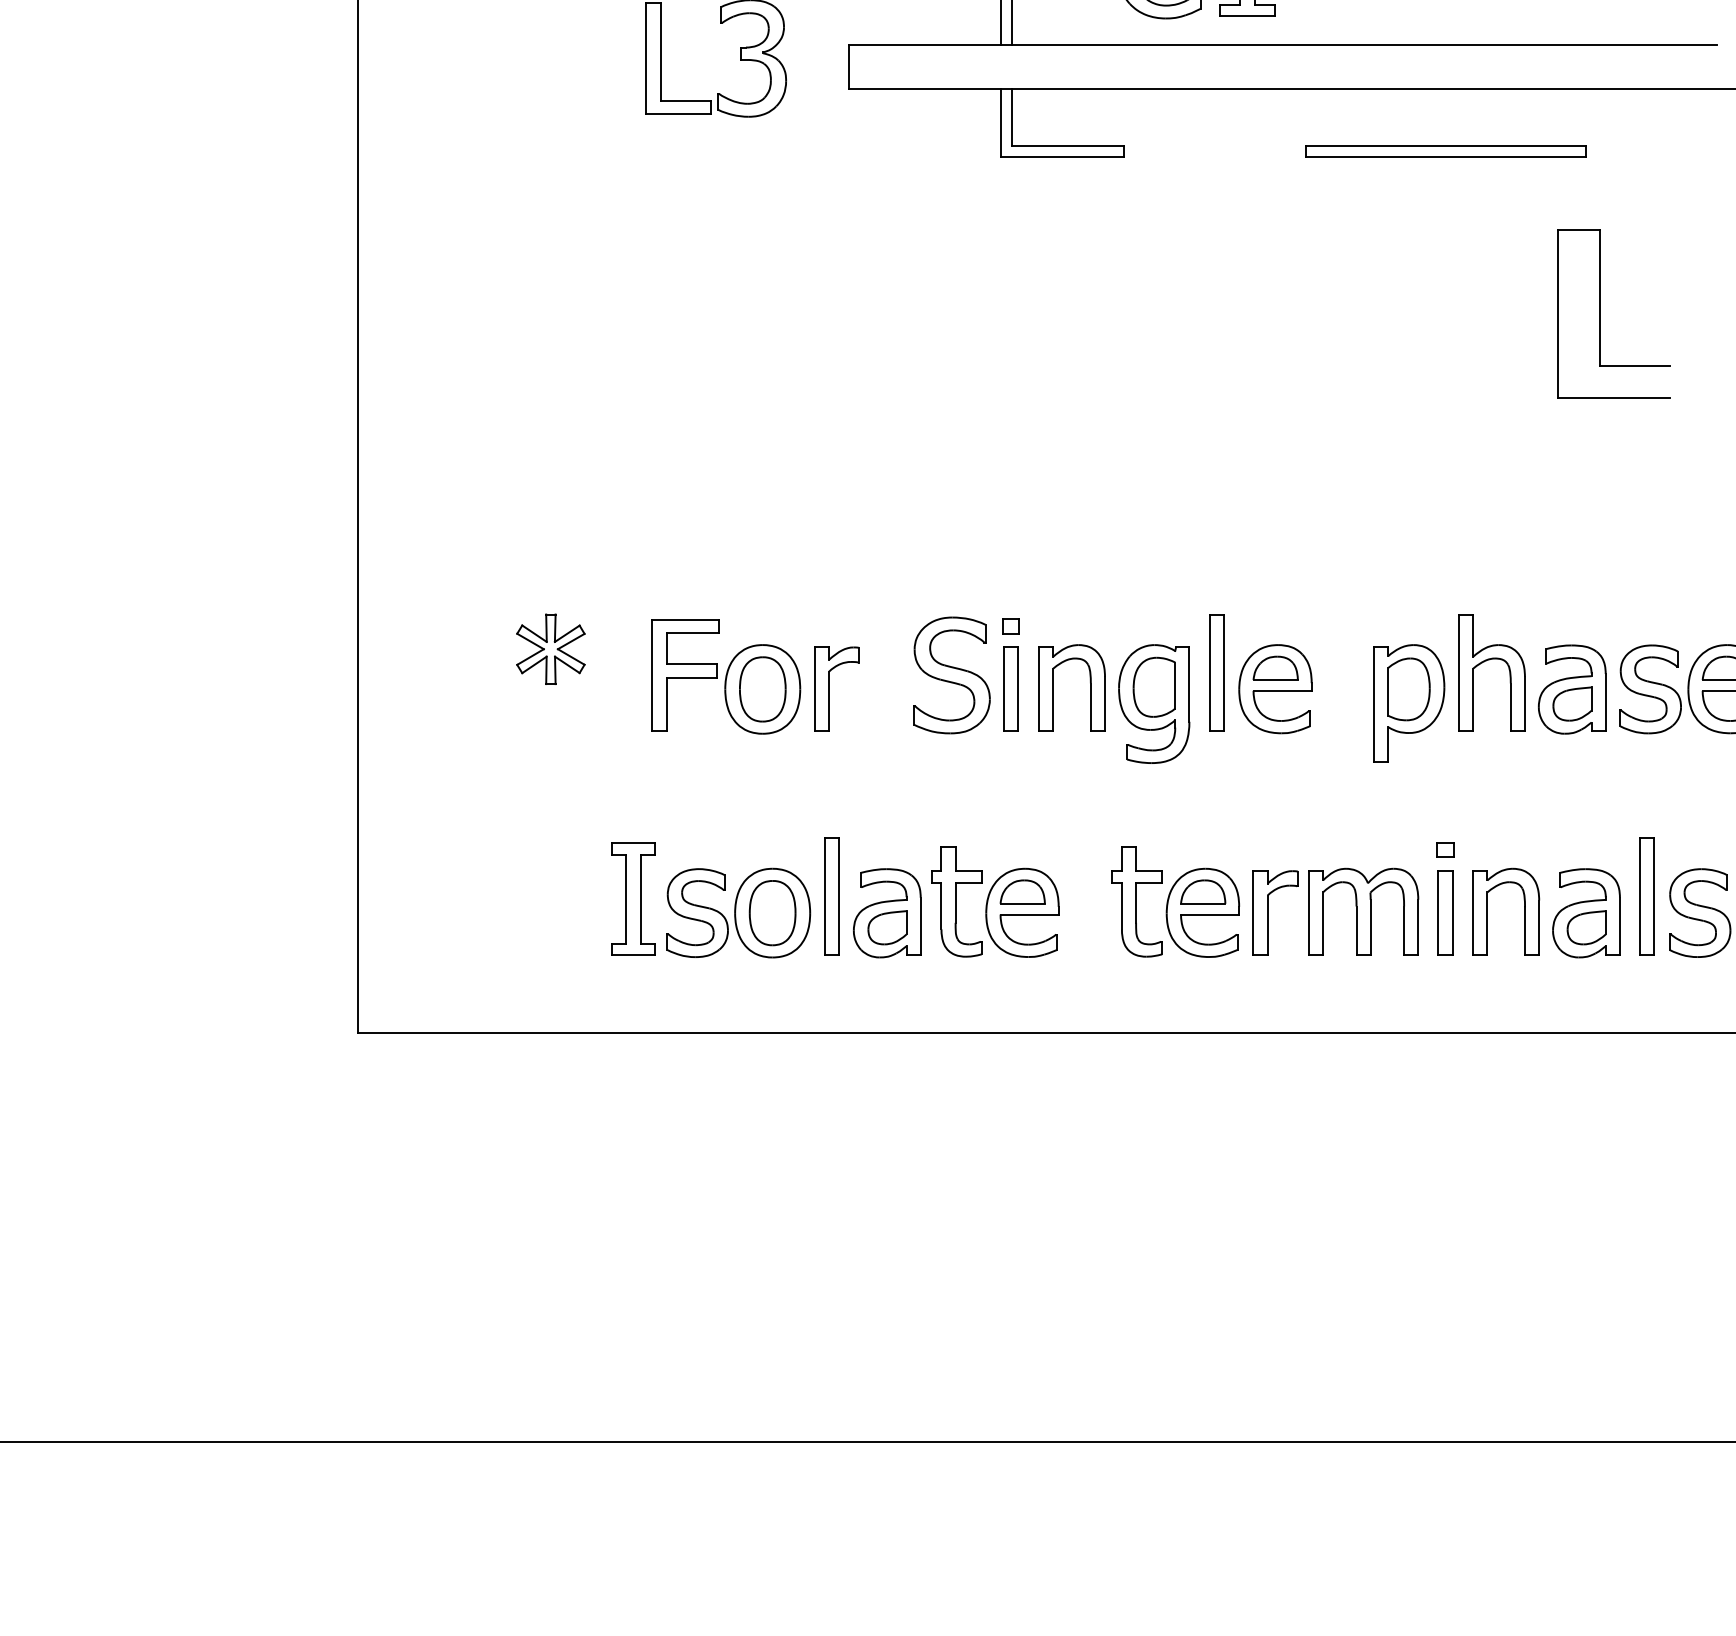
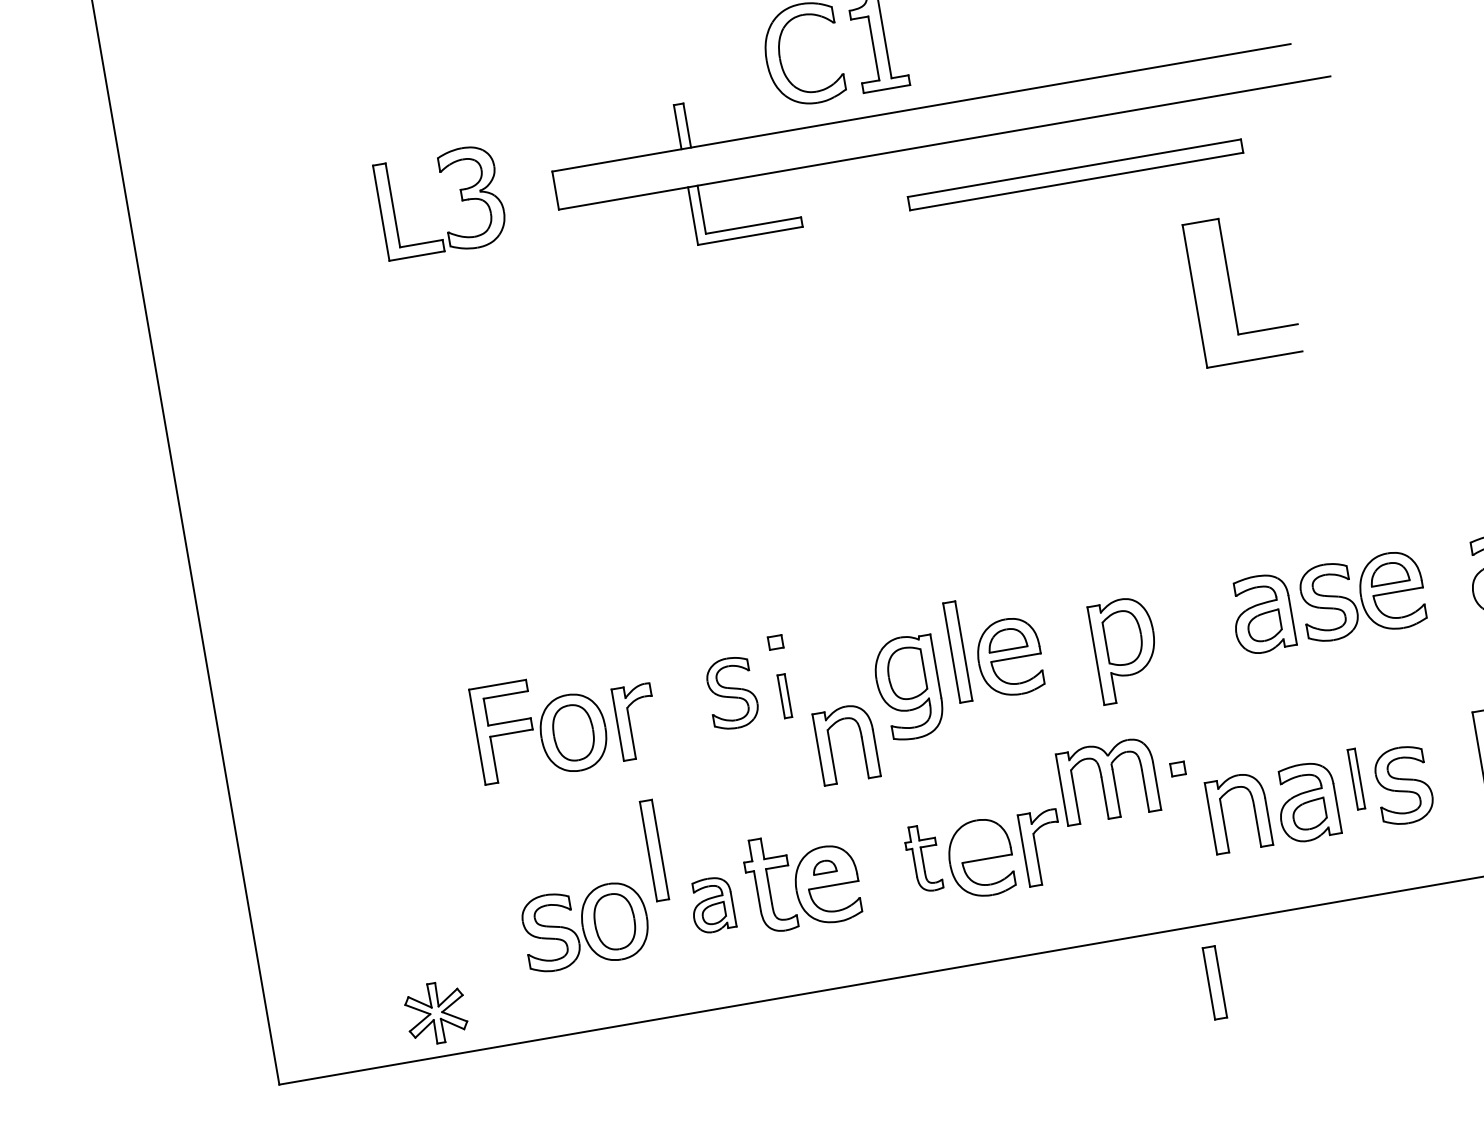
part: (1445, 151) -> (1075, 174), size x1.4
part: (550, 648) -> (435, 1012), moved
part: (1486, 661) -> (1185, 602), removed
part: (951, 675) -> (732, 693), size x0.7
part: (1053, 687) -> (830, 746), moved
part: (1010, 688) -> (784, 695), size x0.6
part: (1022, 891) -> (824, 866), size x0.6
part: (1203, 891) -> (978, 840), removed
part: (831, 896) -> (654, 850), moved
part: (1646, 896) -> (1355, 779), size x0.6
part: (633, 898) -> (494, 929), removed
part: (1136, 901) -> (922, 858), size x0.7
part: (1363, 911) -> (1108, 780), moved
part: (1445, 912) -> (1214, 982), moved
part: (887, 913) -> (712, 905), size x0.7

